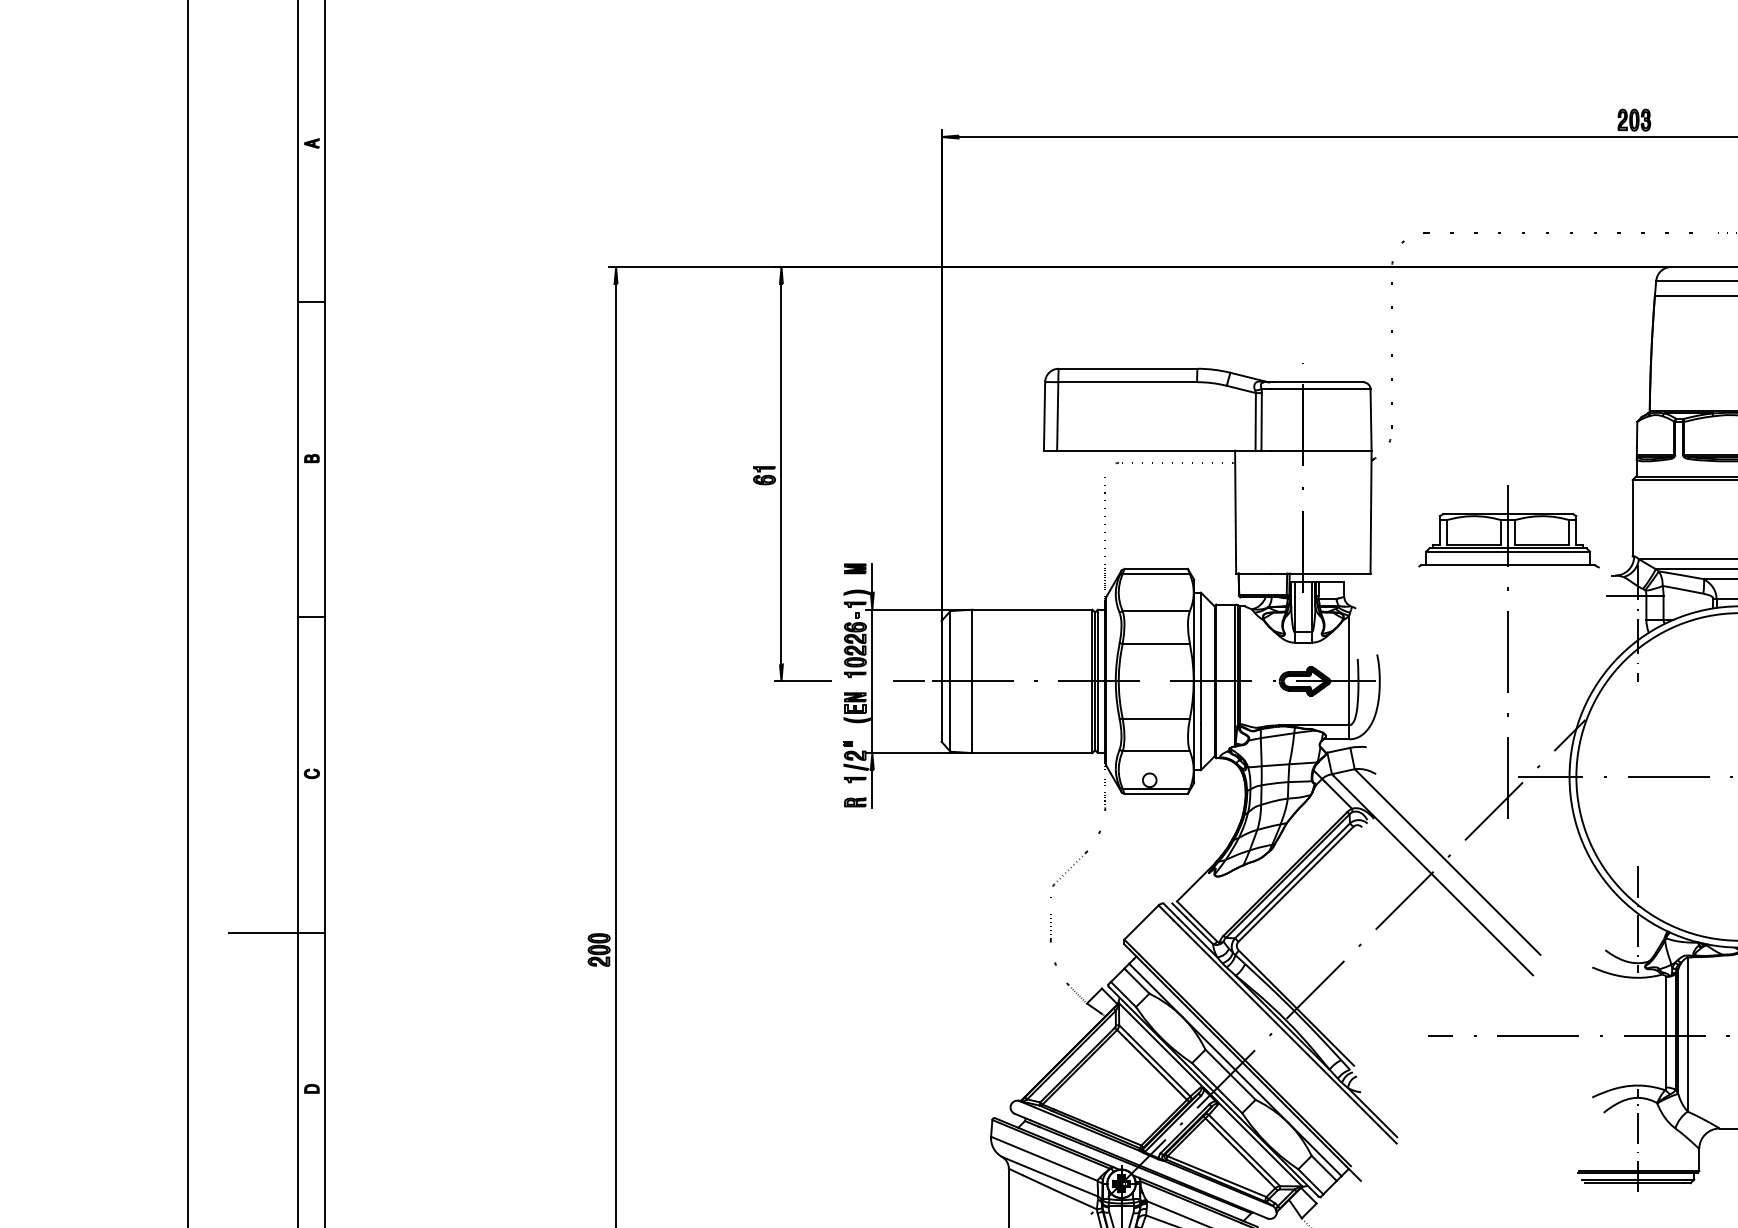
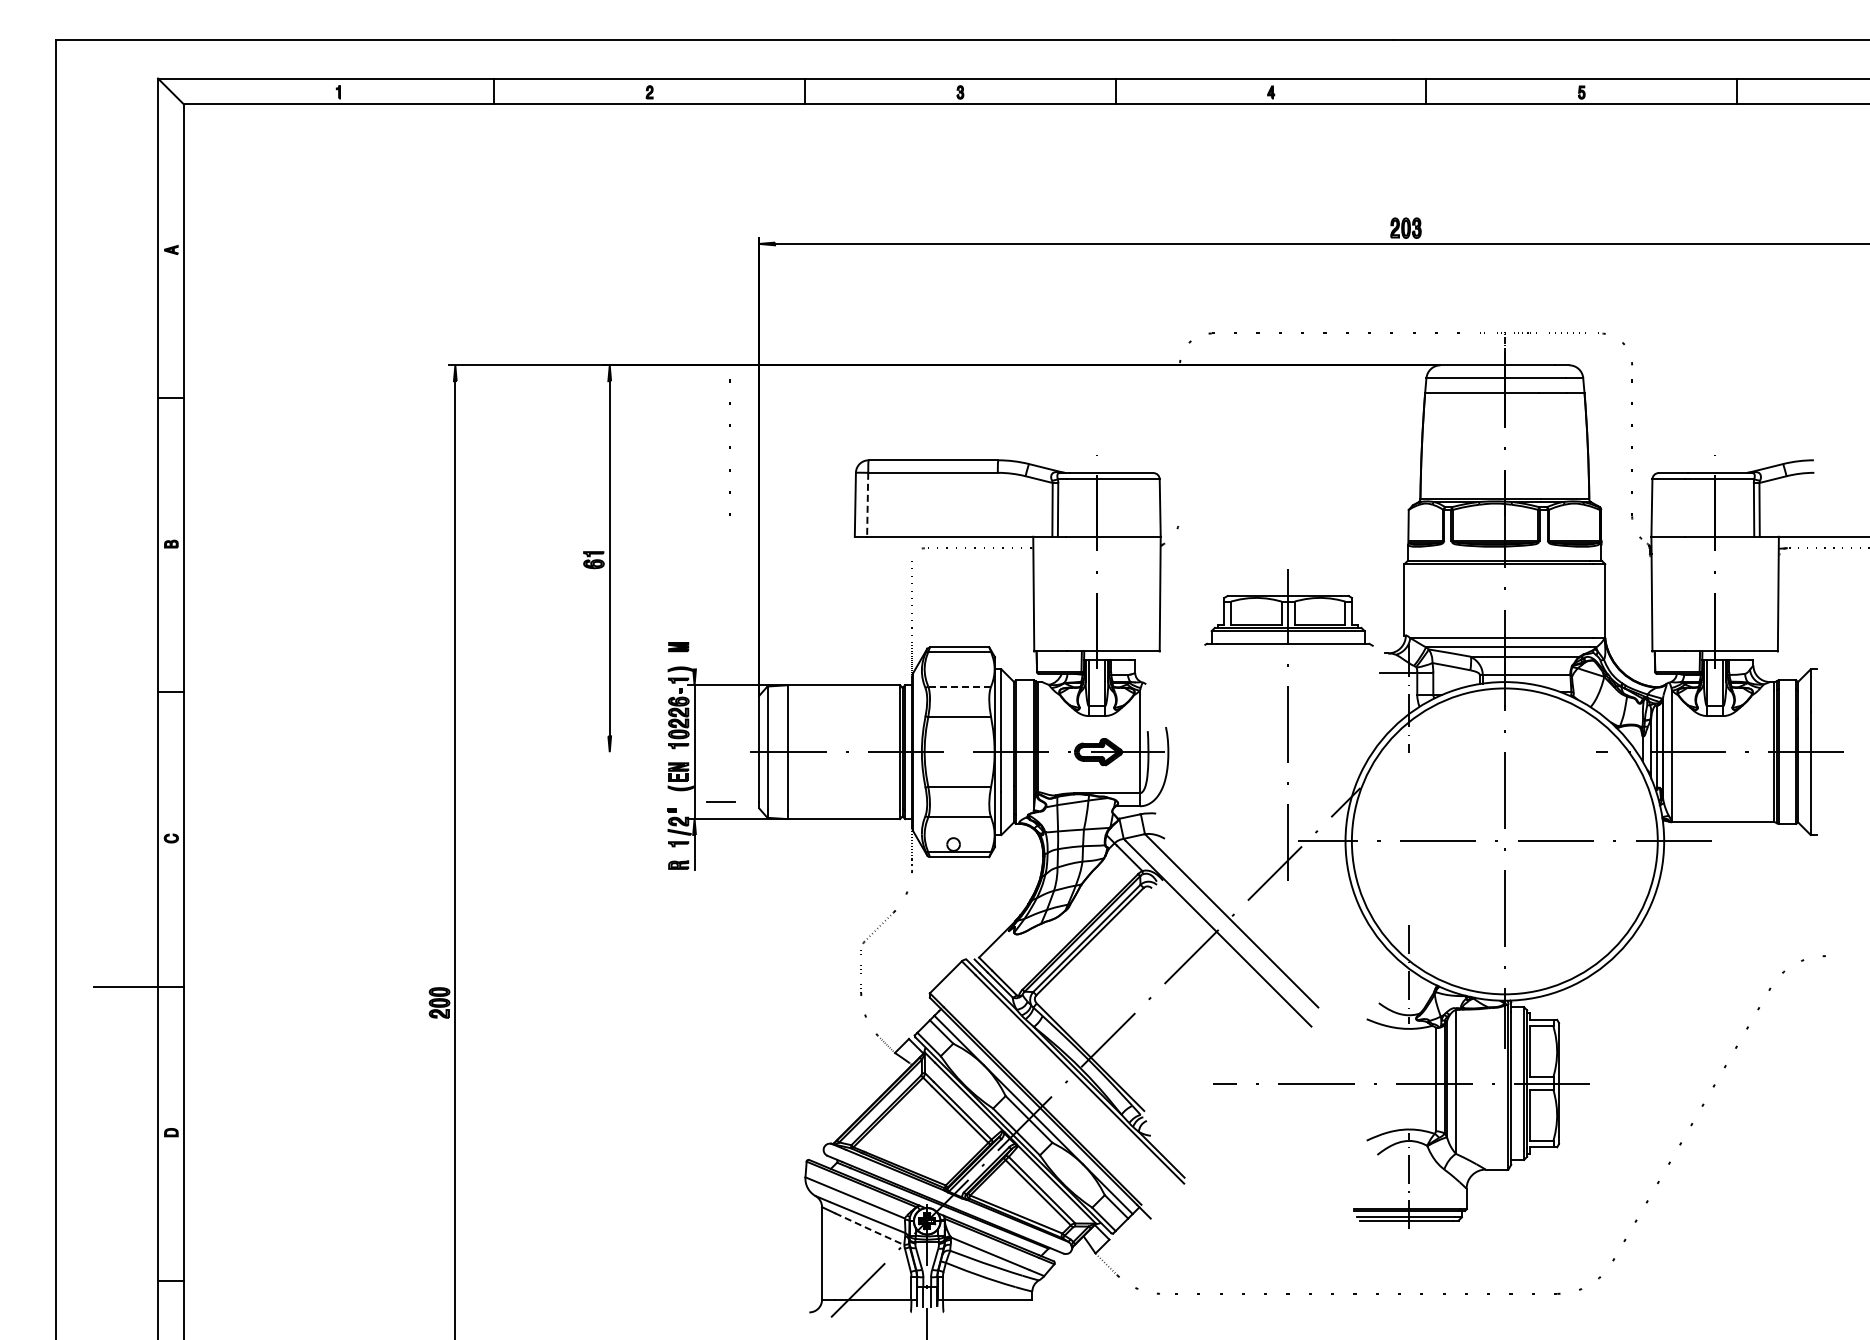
part: (1391, 355) -> (729, 447), moved
line: (1057, 416) -> (867, 504), solid -> dashed
line: (872, 577) -> (694, 655), removed
line: (1156, 611) -> (959, 686), solid -> dashed
line: (907, 680) -> (720, 801), moved
line: (802, 681) -> (629, 752), removed
line: (1060, 1192) -> (870, 1229), solid -> dashed

